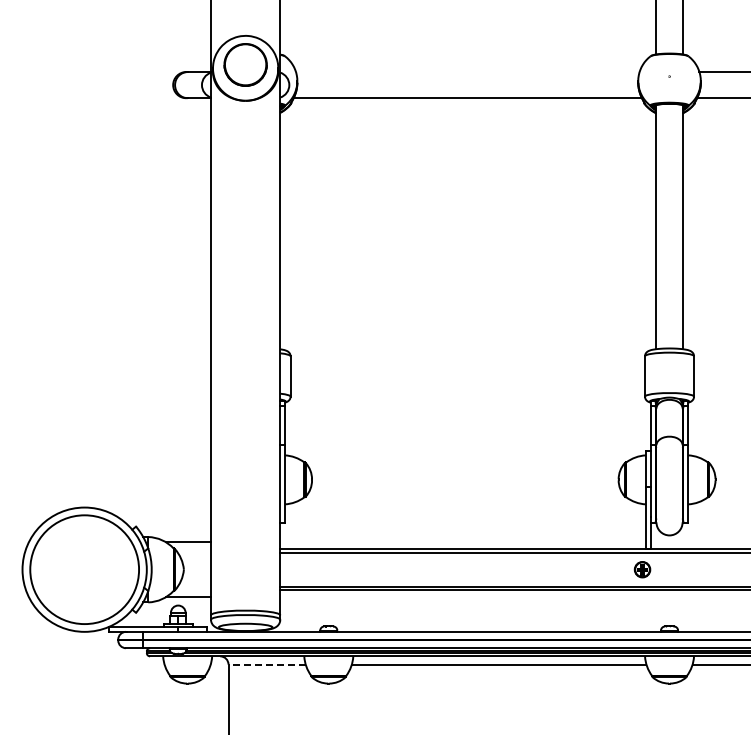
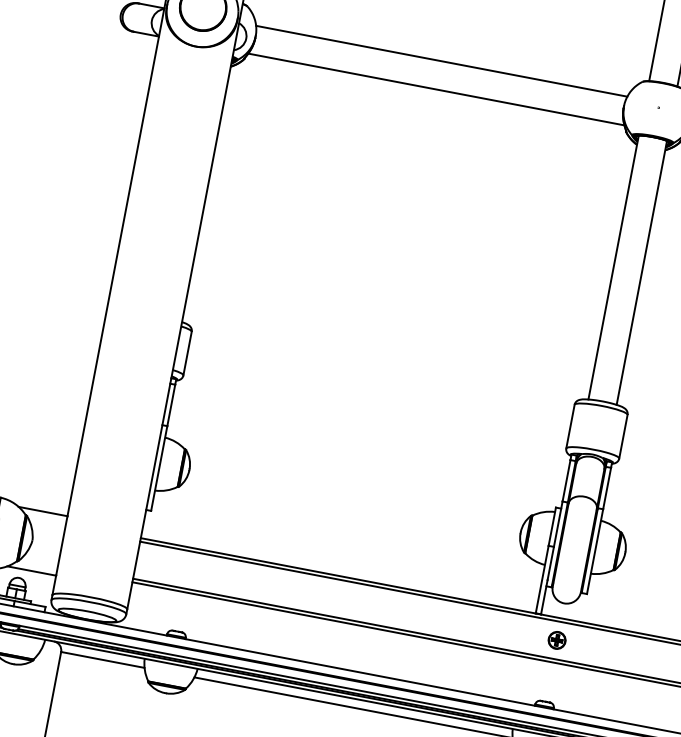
line: (467, 72) -> (441, 61), added
part: (642, 569) -> (557, 640), moved
line: (267, 664) -> (103, 659), dashed -> solid

